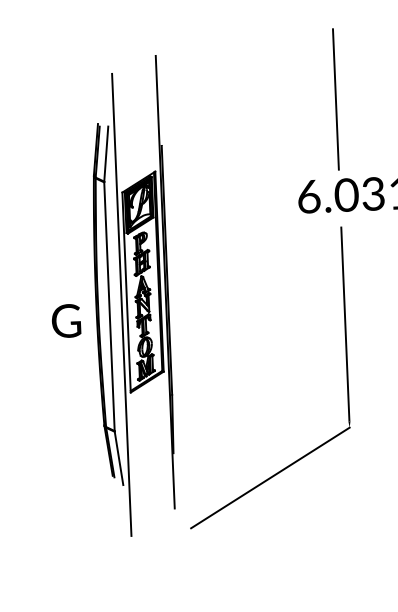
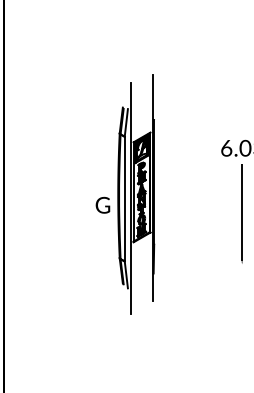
line: (336, 99) -> (242, 100), removed
line: (270, 477) -> (201, 287), removed

